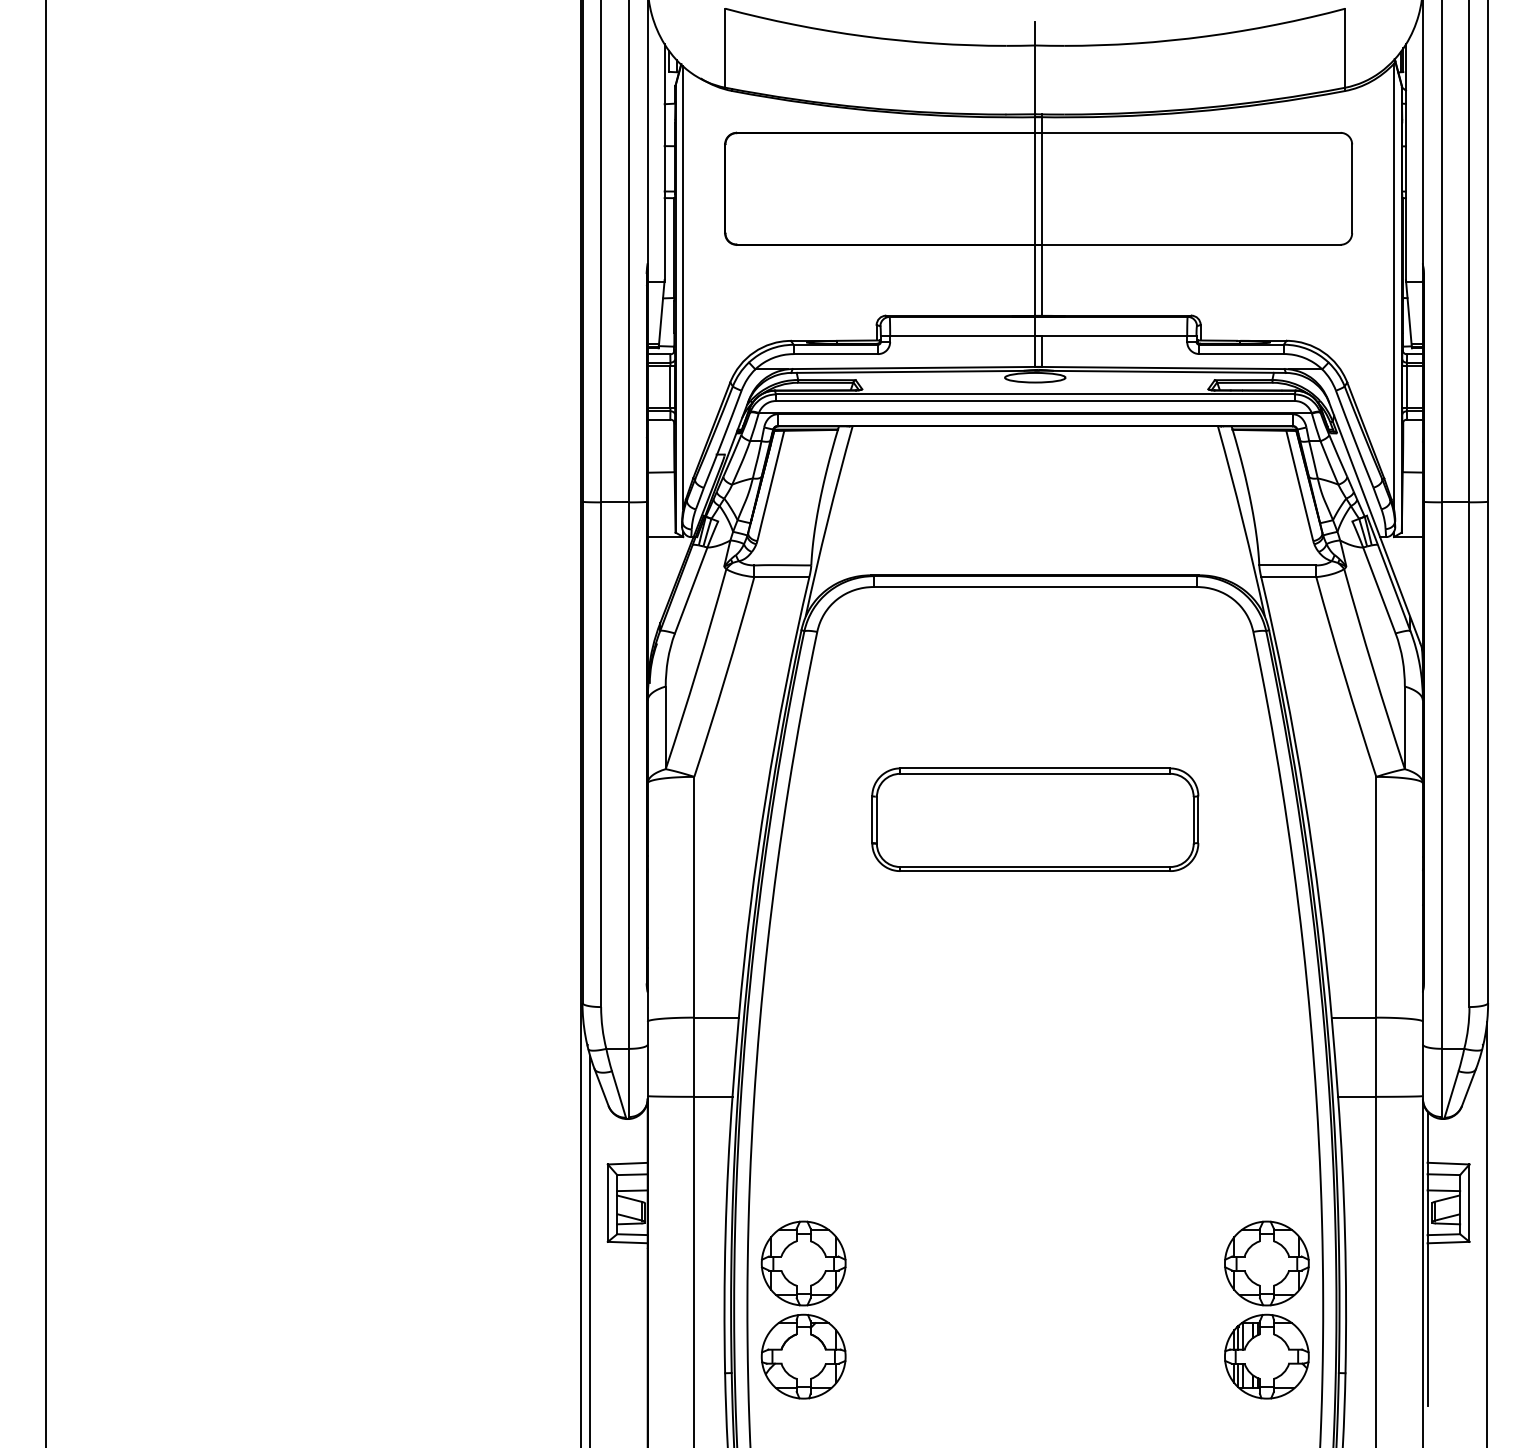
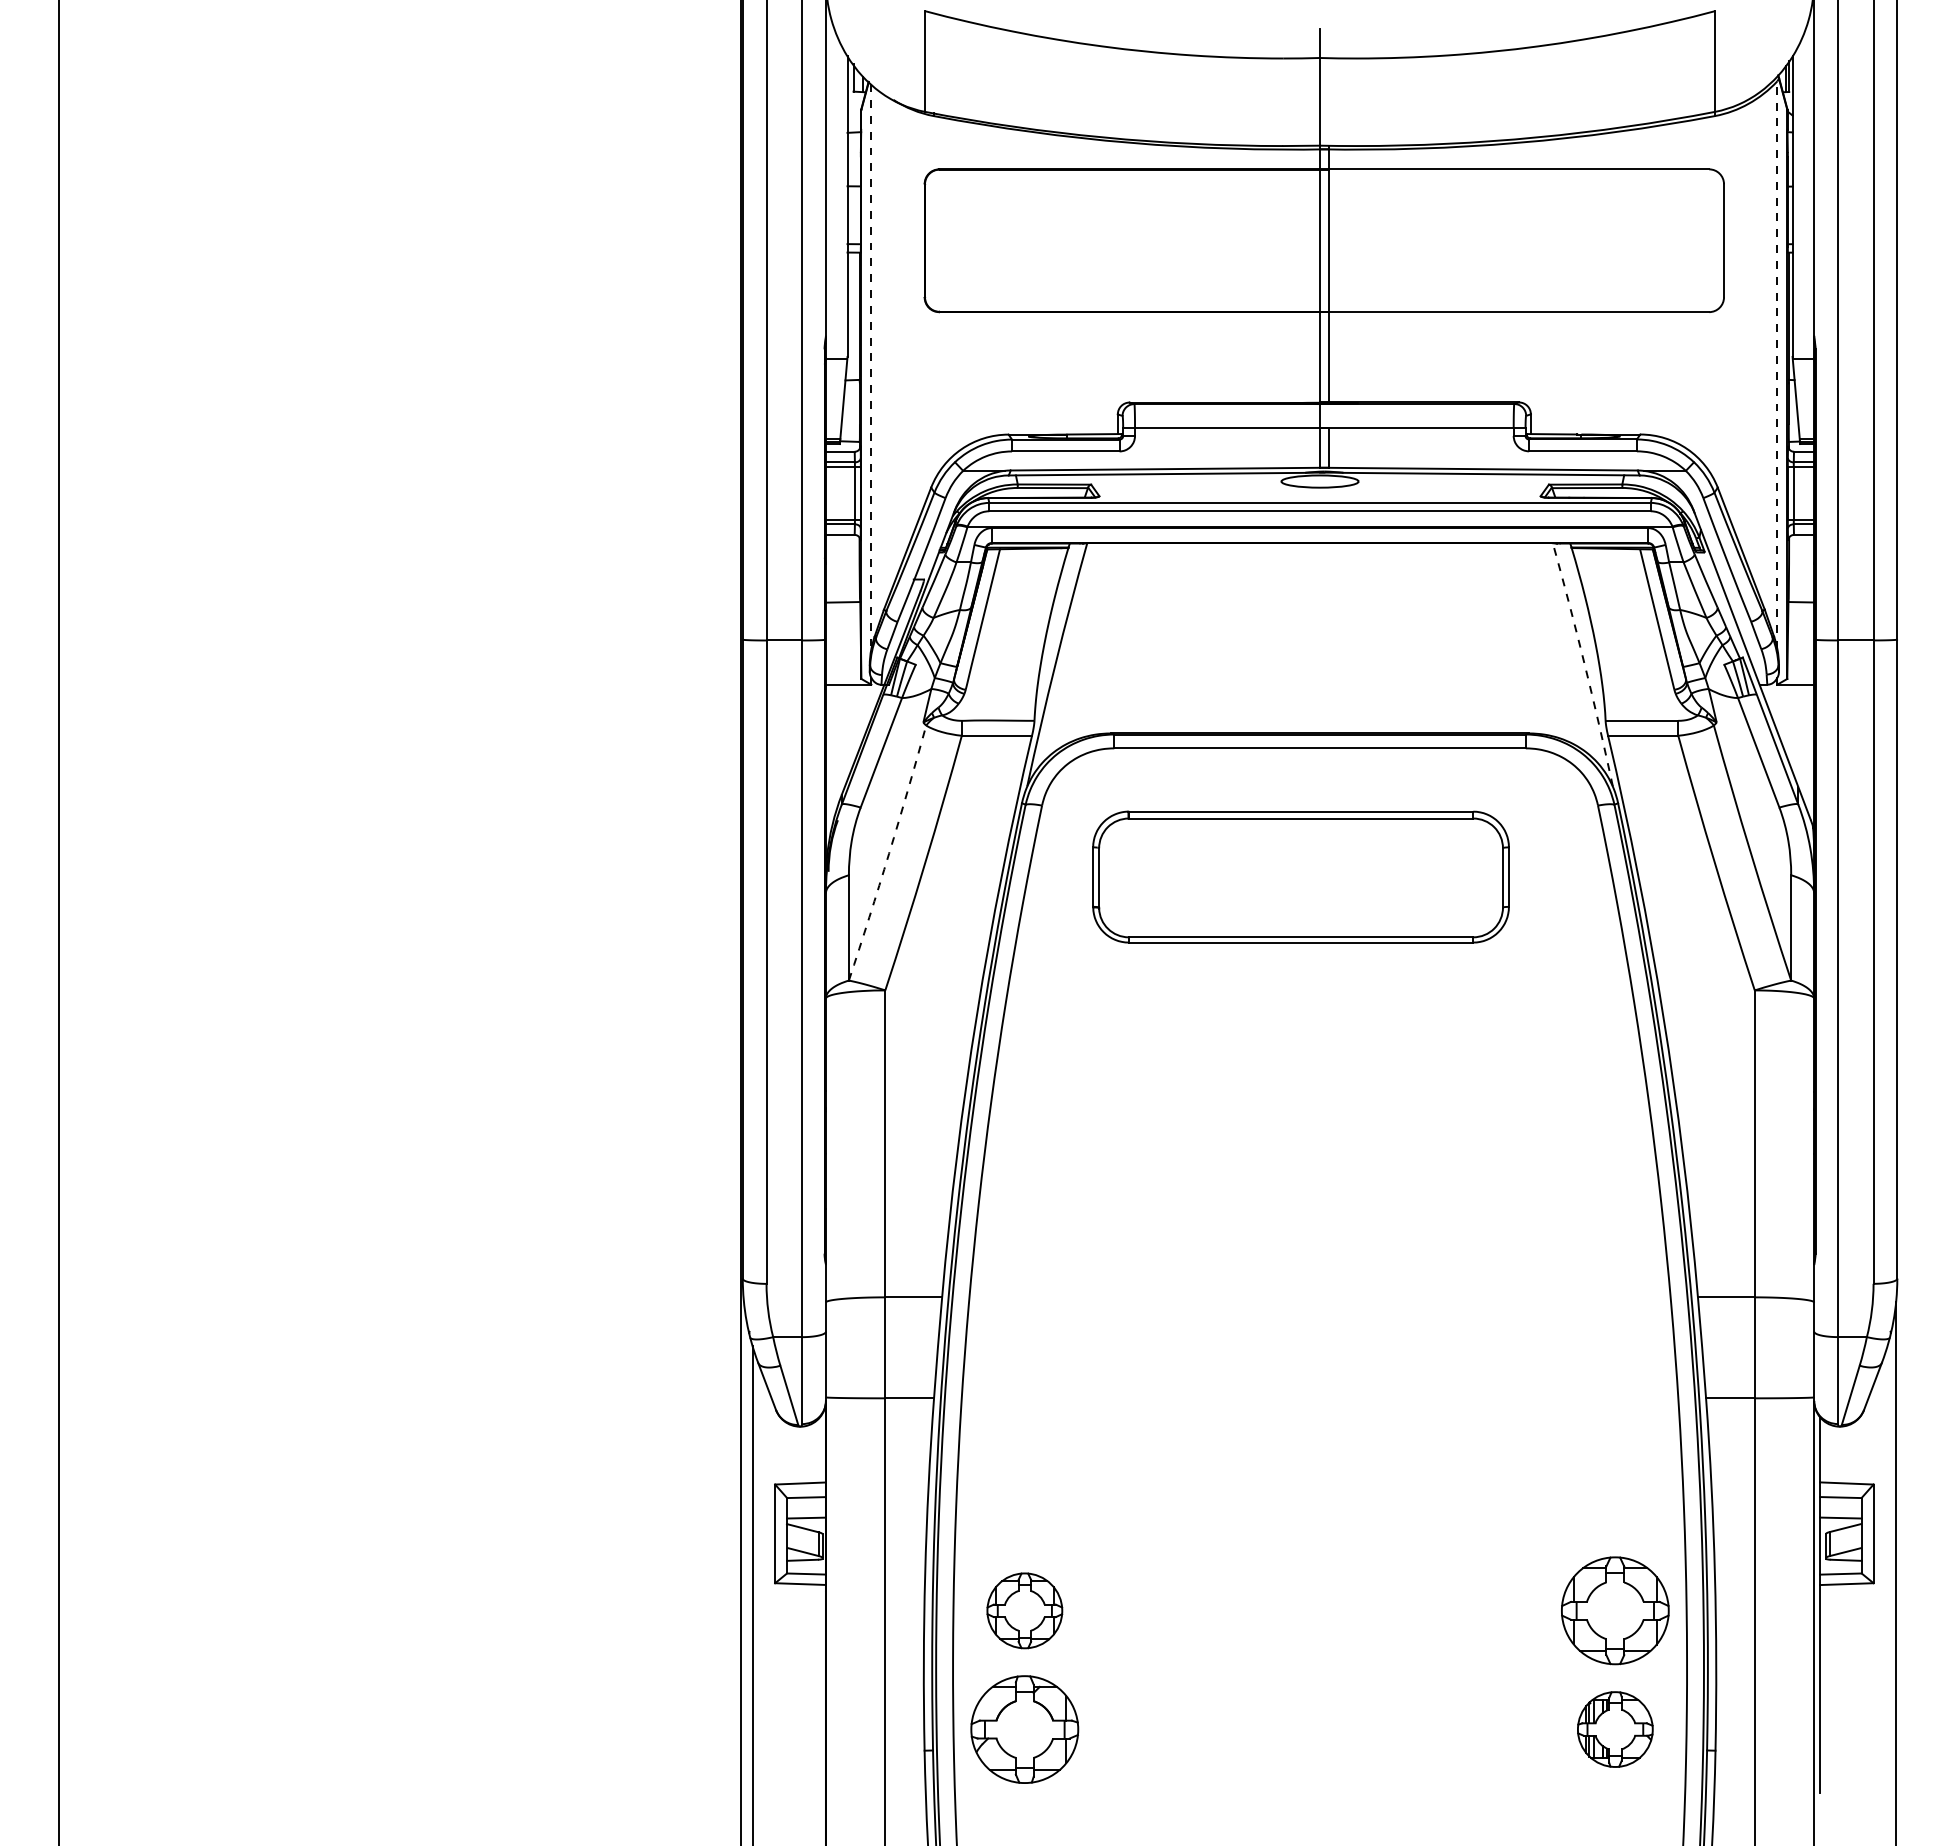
line: (1394, 286) -> (1777, 365), solid -> dashed
line: (683, 288) -> (871, 367), solid -> dashed
arc: (1242, 521) -> (1584, 664), solid -> dashed
arc: (697, 669) -> (889, 853), solid -> dashed
part: (1034, 819) -> (1300, 876), moved
part: (803, 1263) -> (1024, 1610), size x0.7
part: (1267, 1356) -> (1615, 1729), size x0.7

